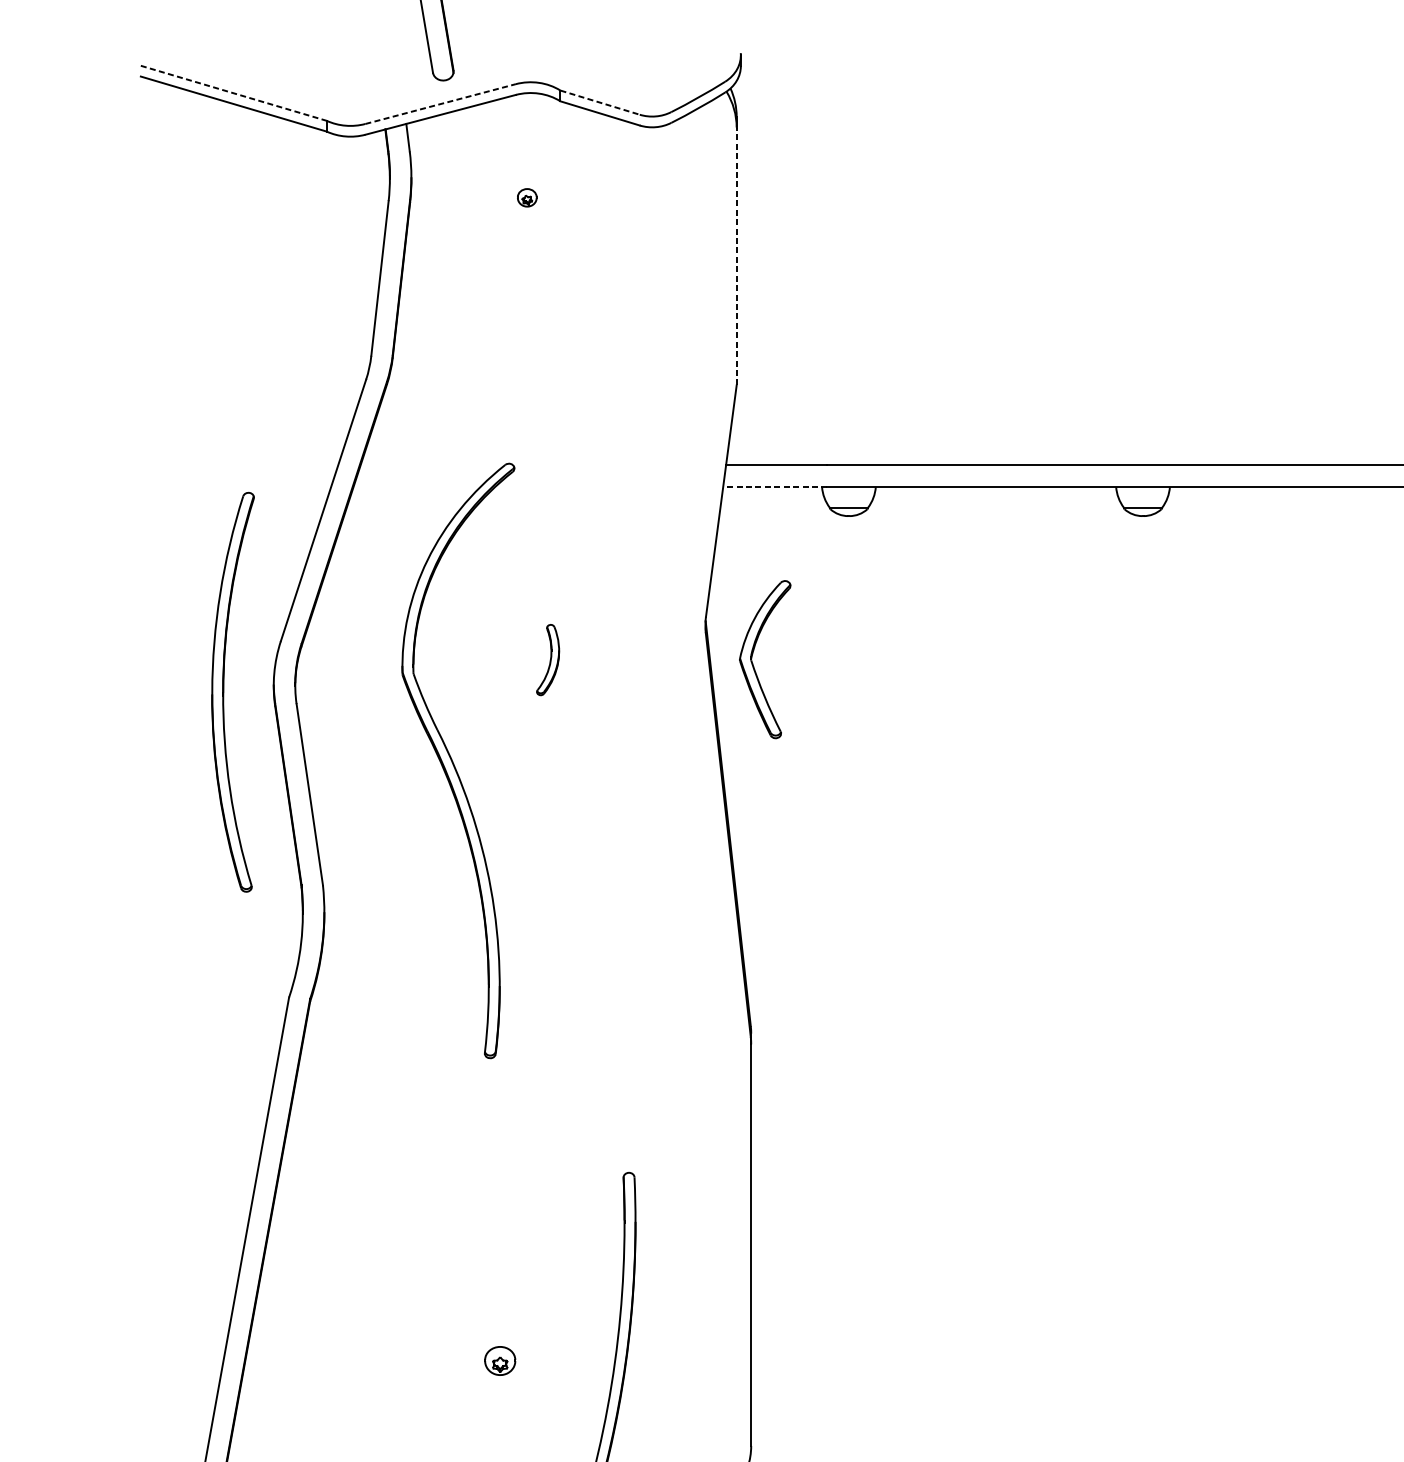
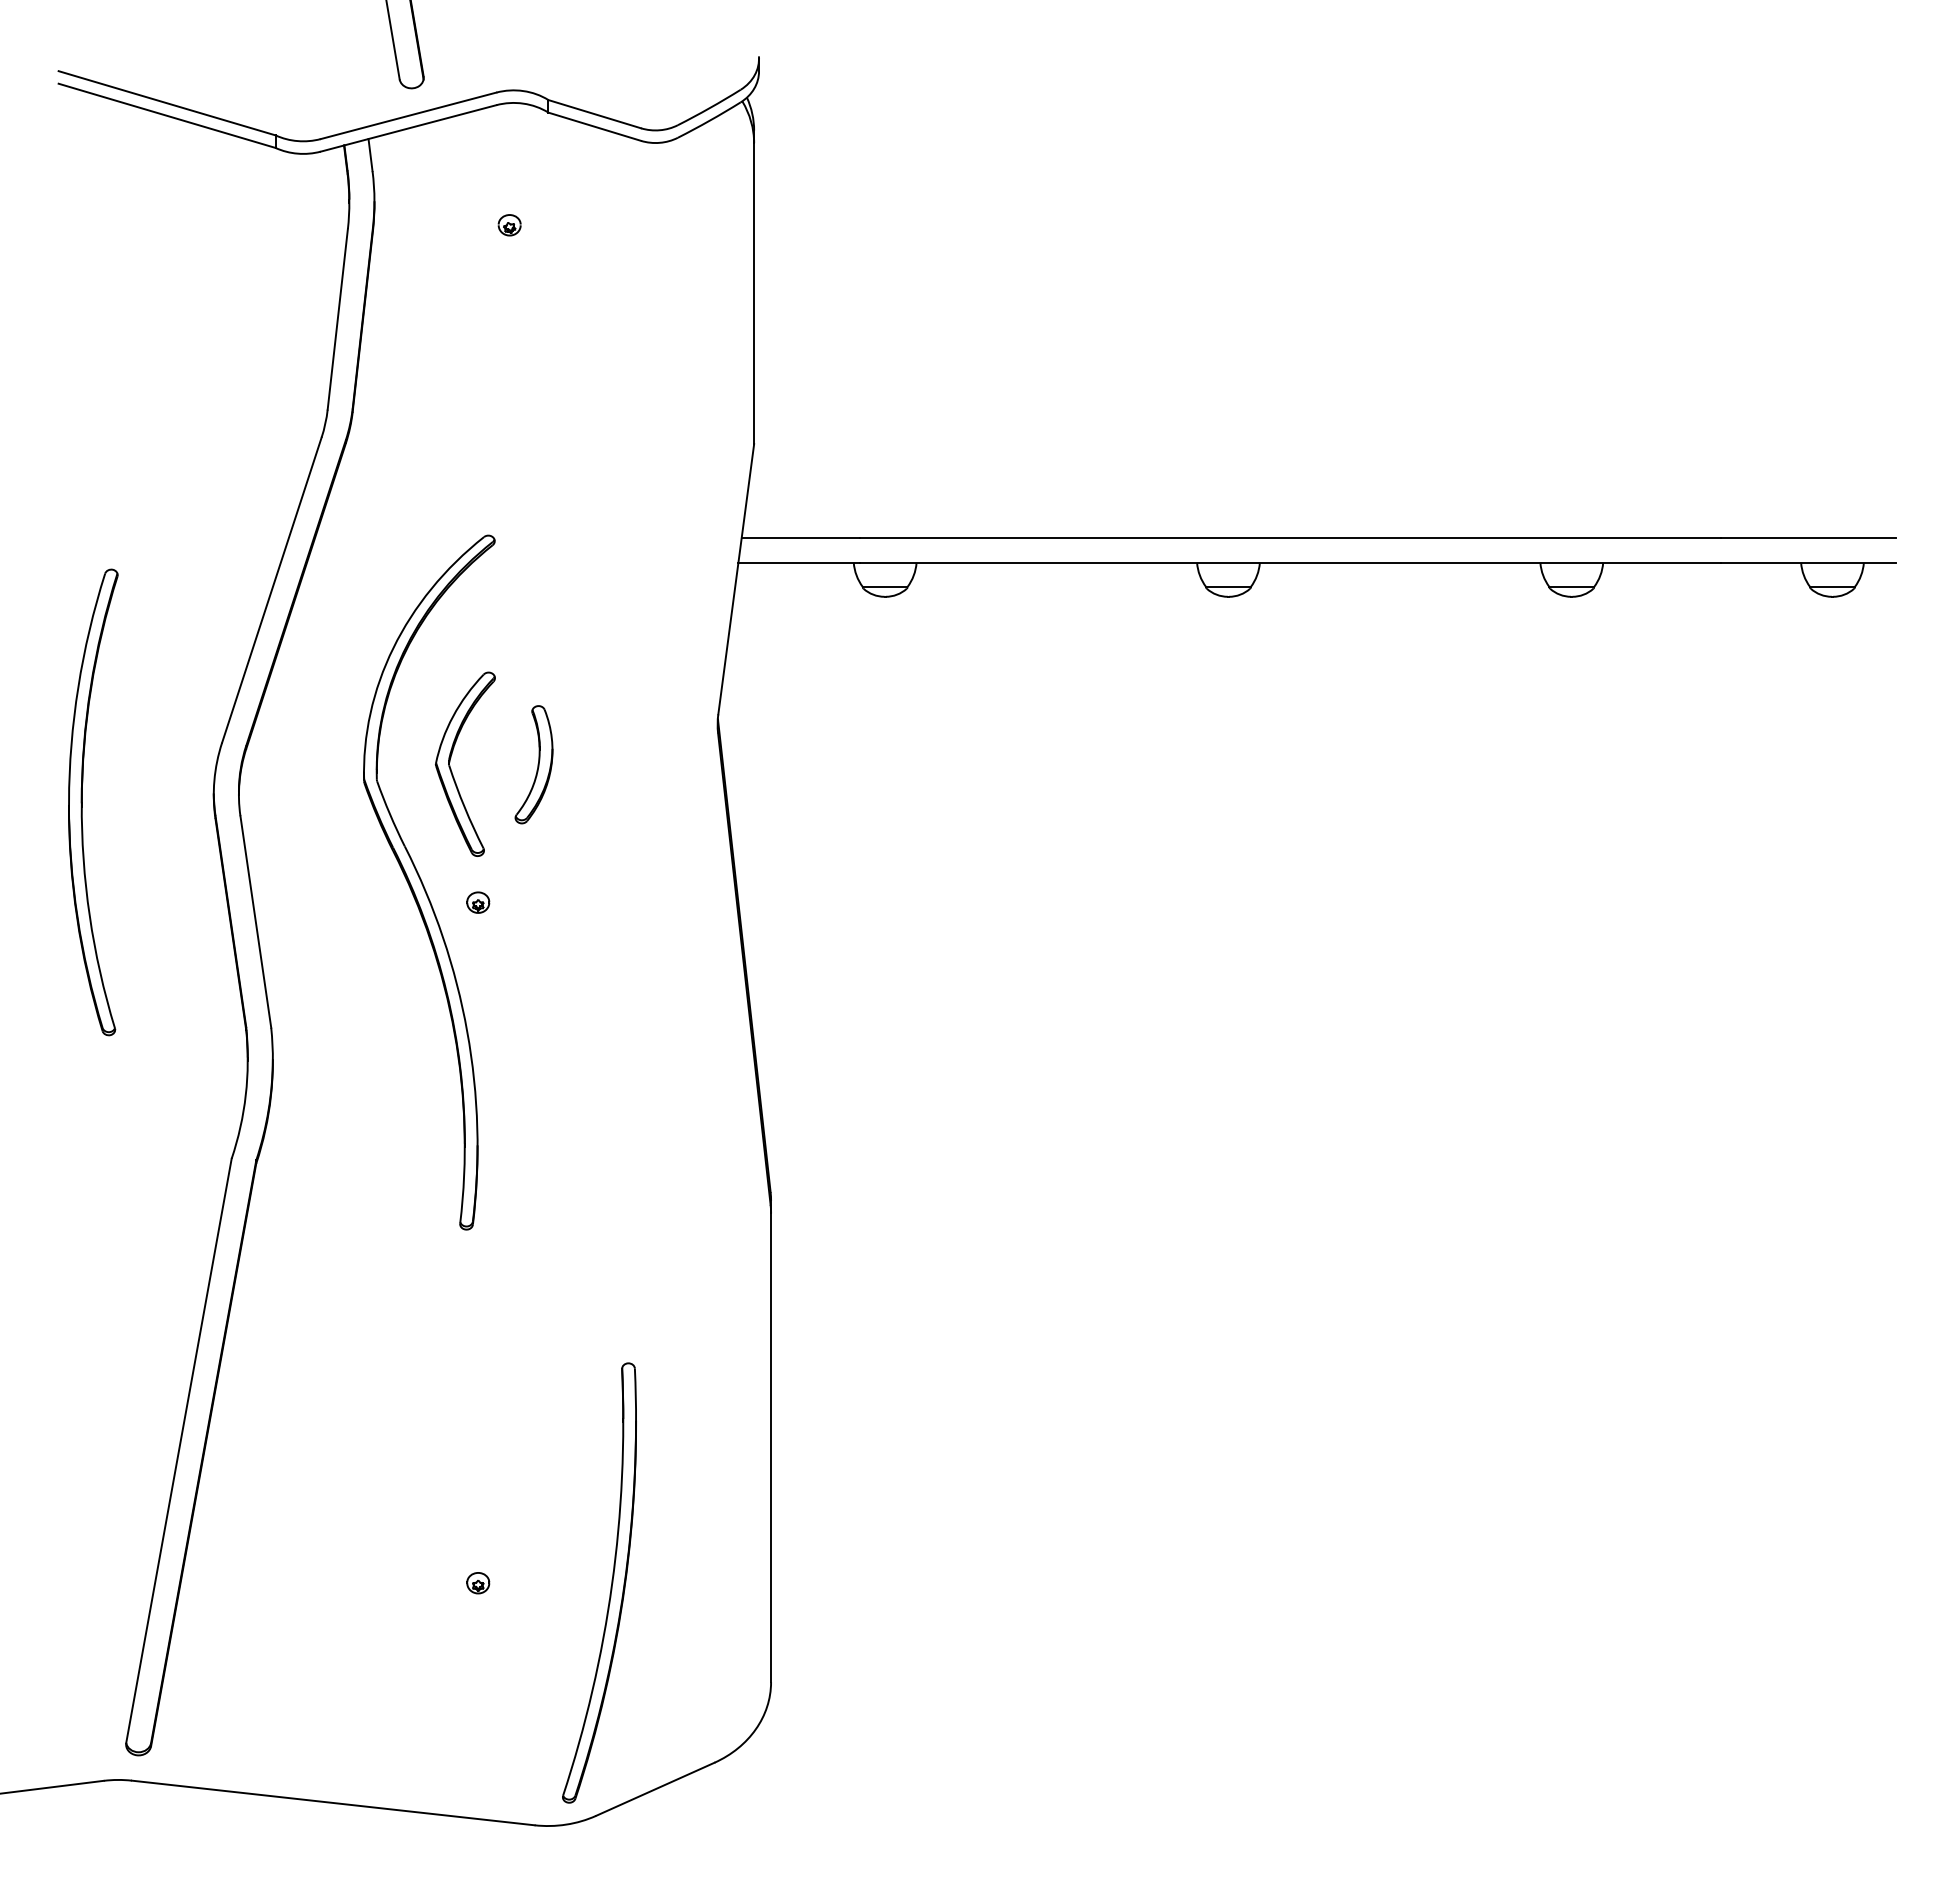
line: (234, 93) -> (167, 103), dashed -> solid
line: (600, 102) -> (595, 114), dashed -> solid
line: (440, 103) -> (408, 115), dashed -> solid
line: (736, 256) -> (754, 293), dashed -> solid
line: (775, 486) -> (799, 562), dashed -> solid
part: (753, 654) -> (451, 758), moved
part: (547, 659) -> (533, 764), size x1.43
part: (223, 692) -> (82, 802), moved
part: (500, 778) -> (478, 902), added
part: (500, 1361) -> (478, 1583), size x0.62

